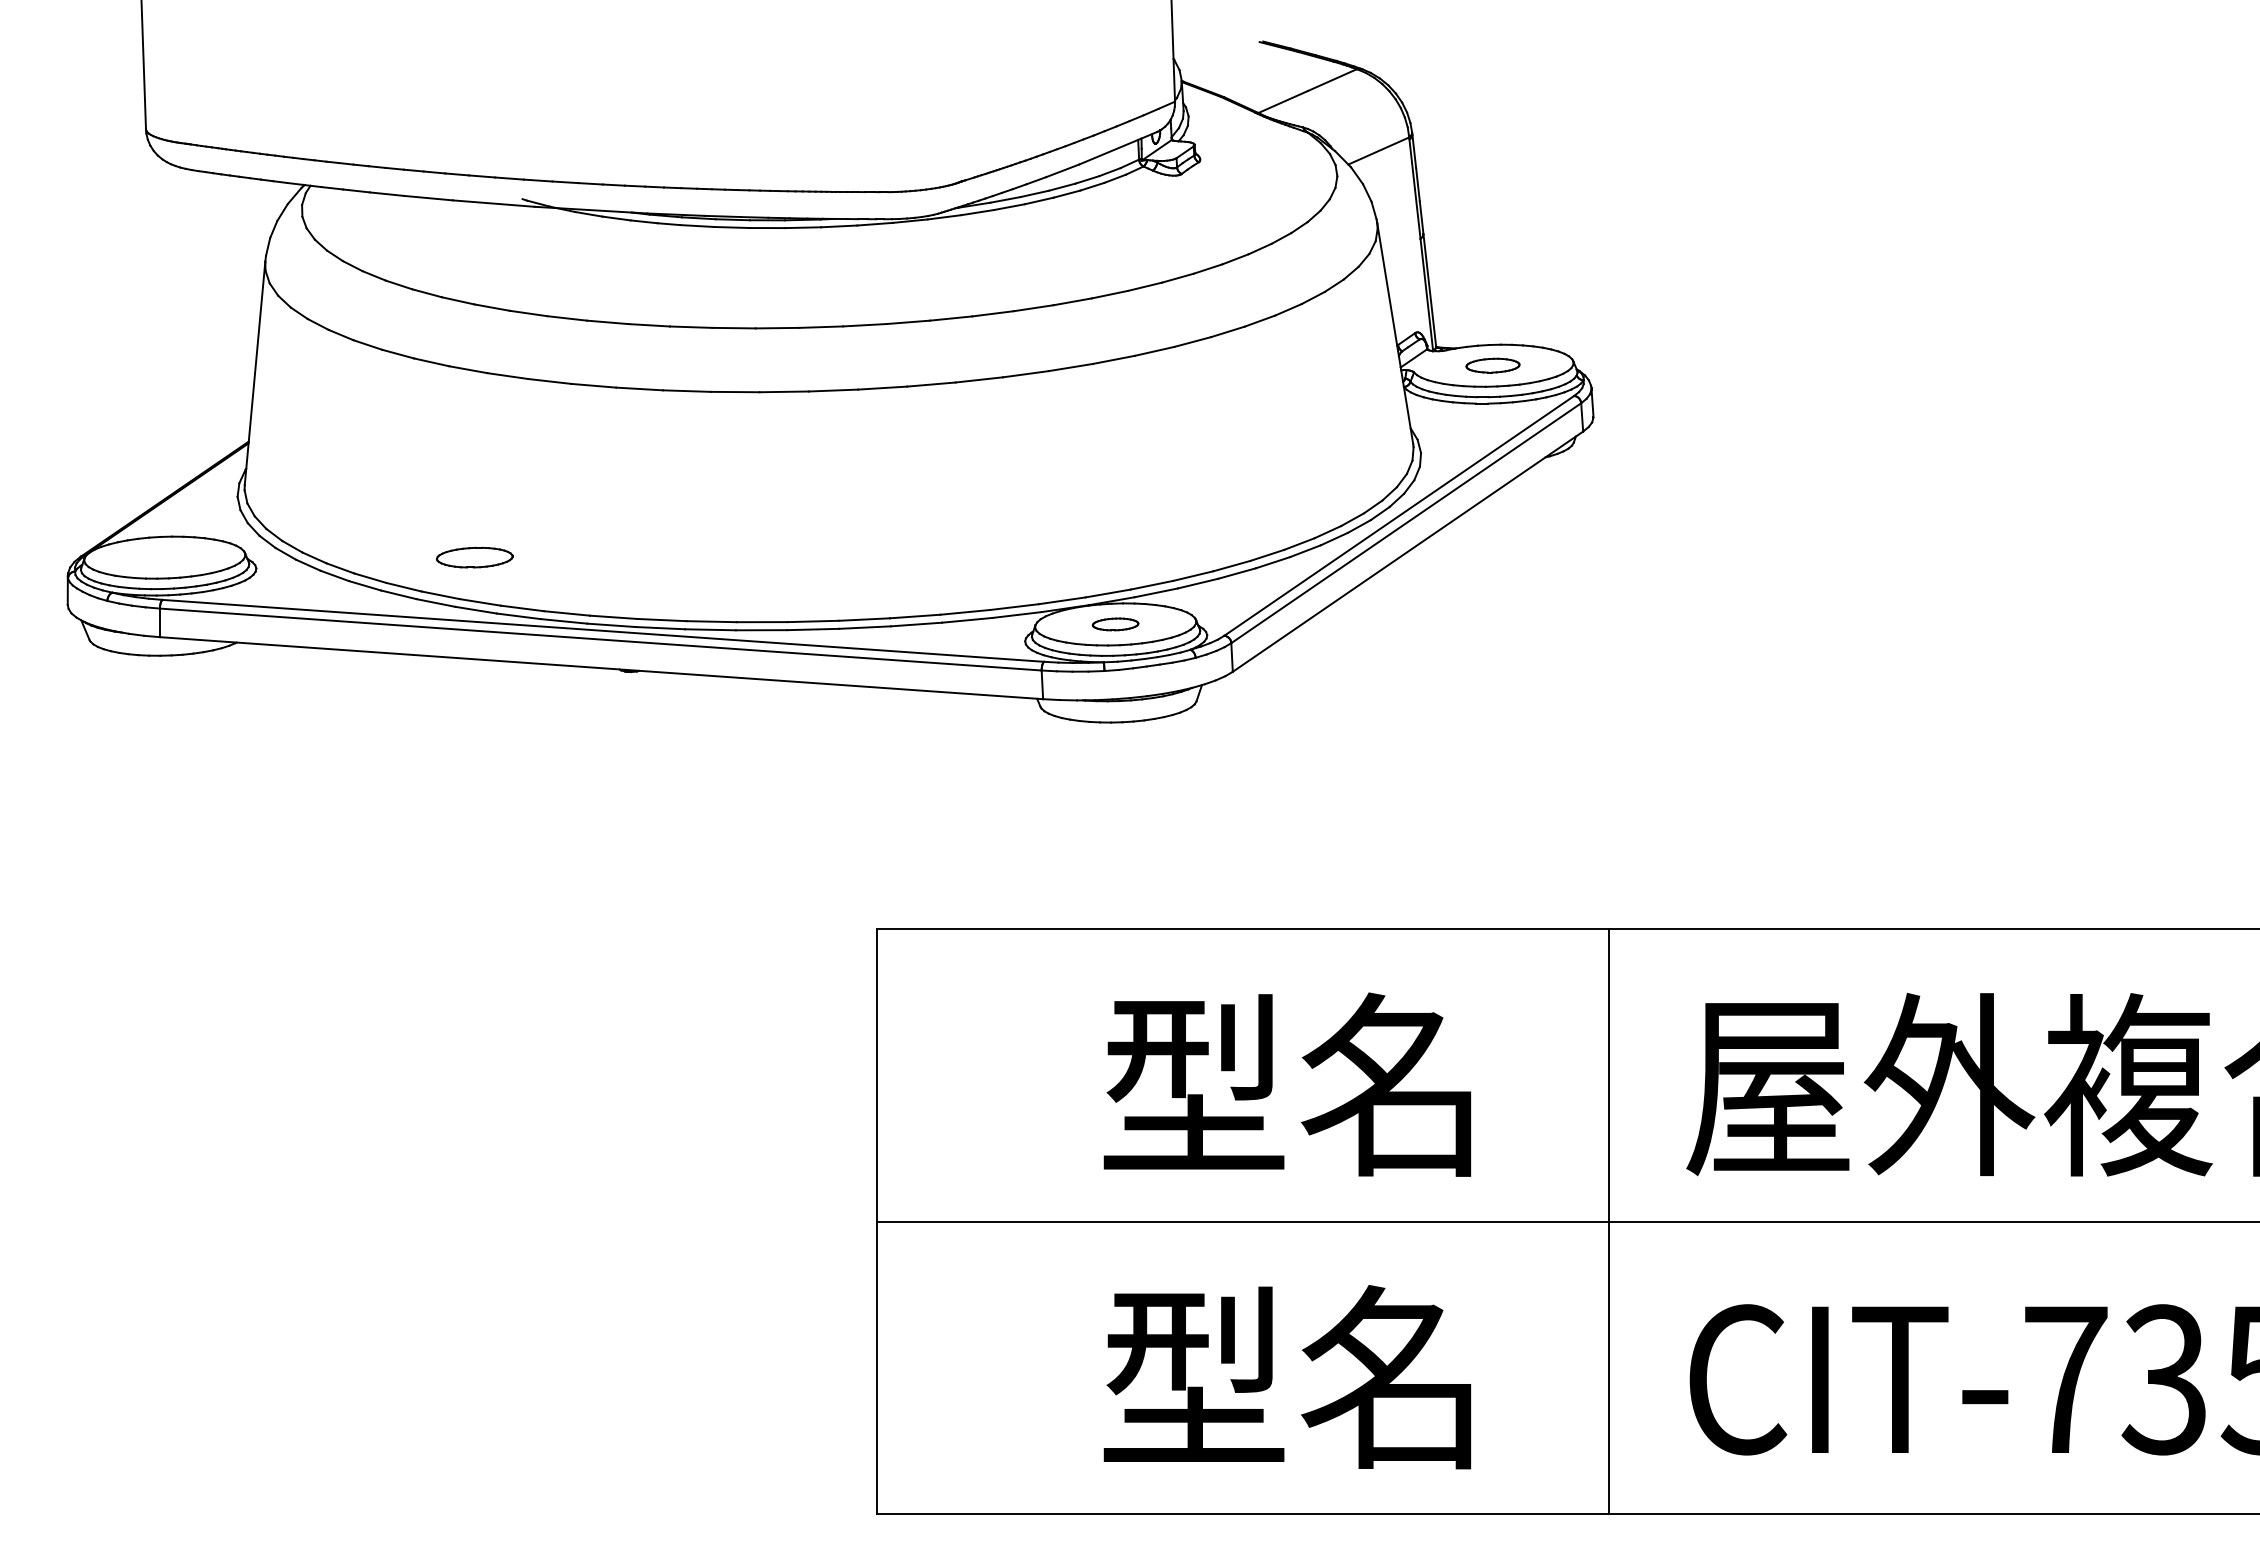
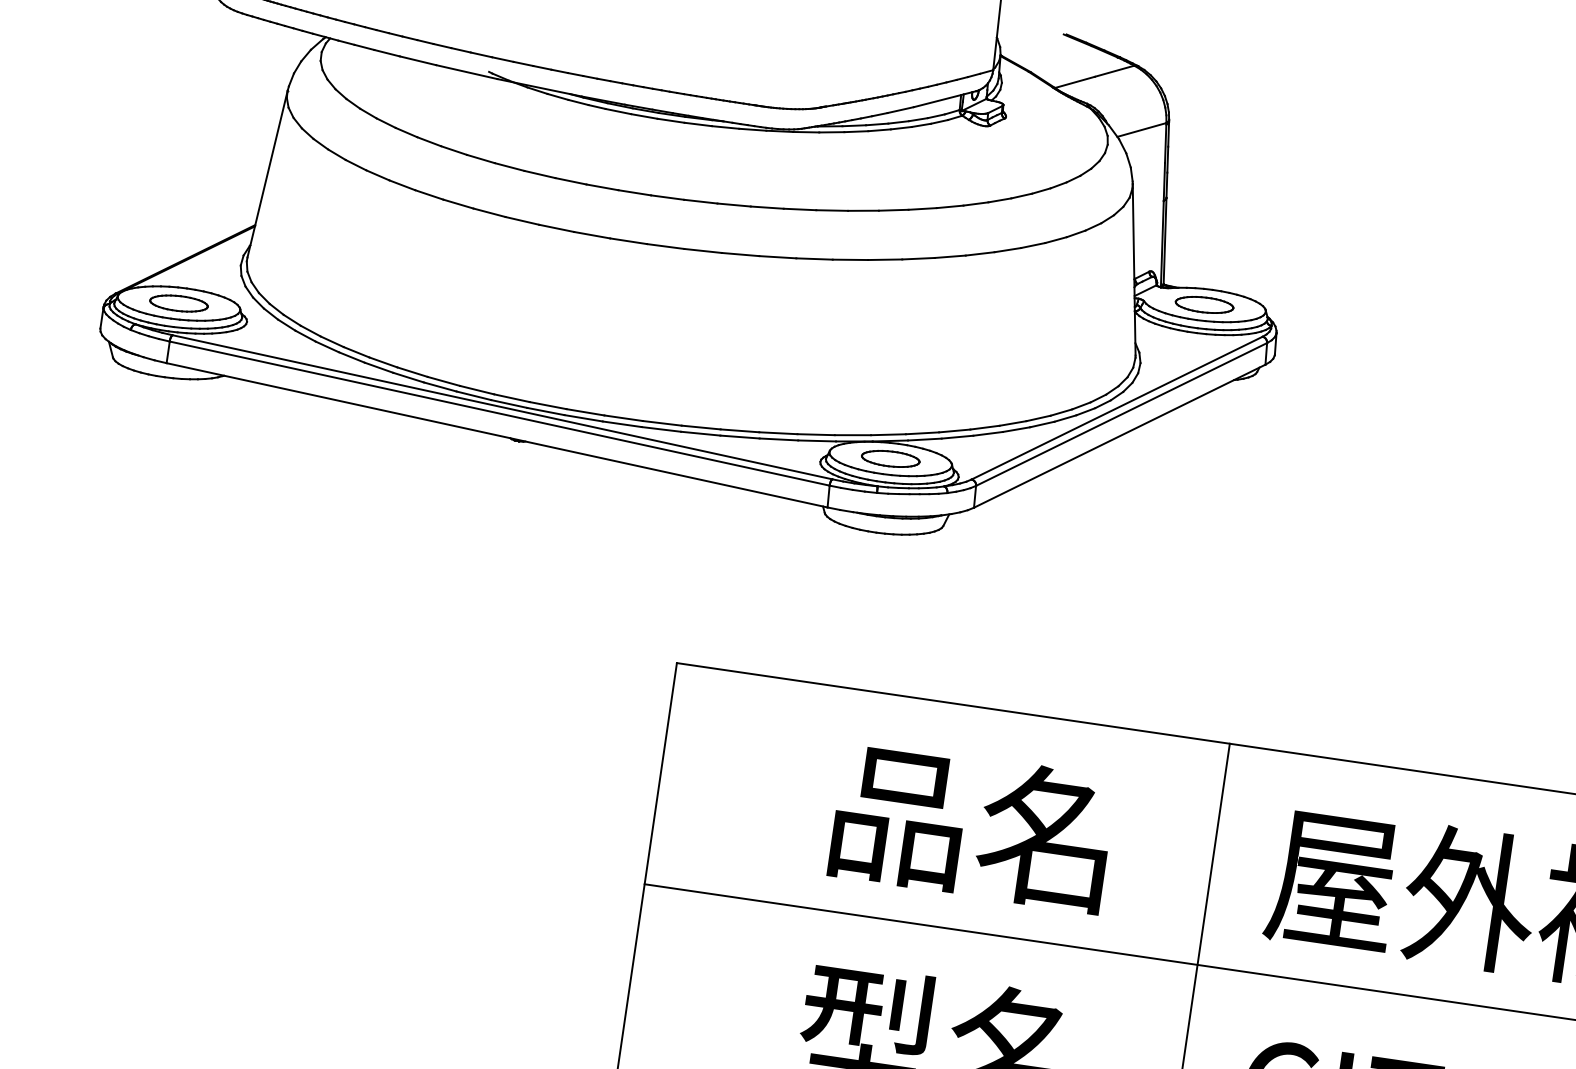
part: (1492, 365) -> (1204, 304), size x1.43
part: (474, 557) -> (178, 303), moved
part: (1115, 624) -> (890, 458), size x1.67
text: (1193, 1085) -> (898, 816), 型名 -> 品名

